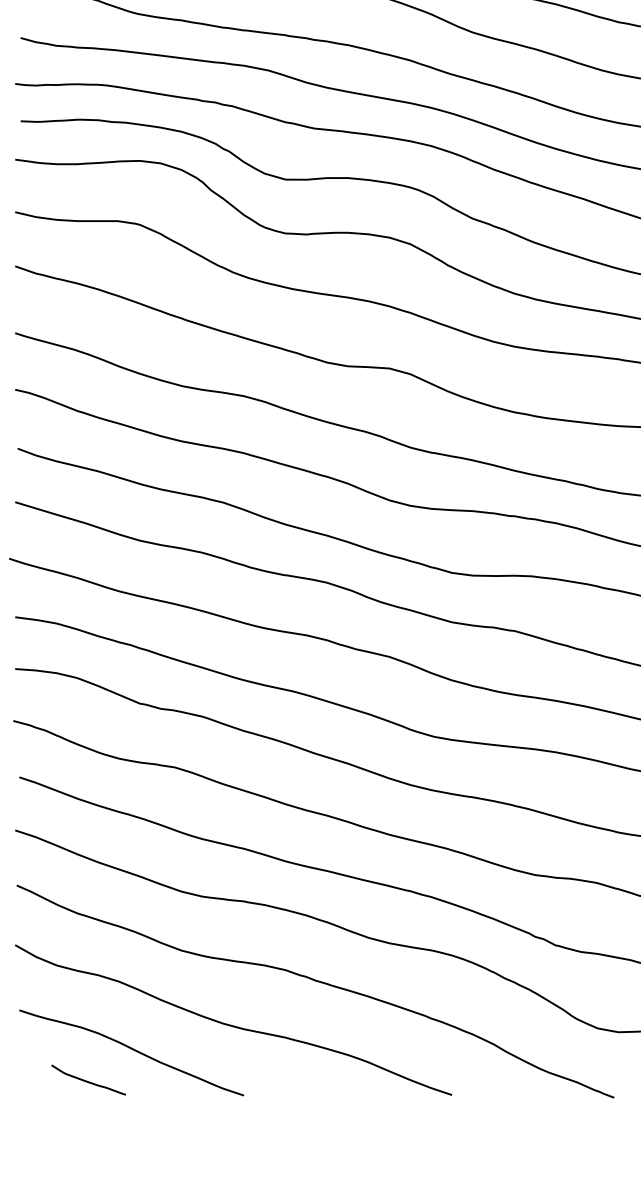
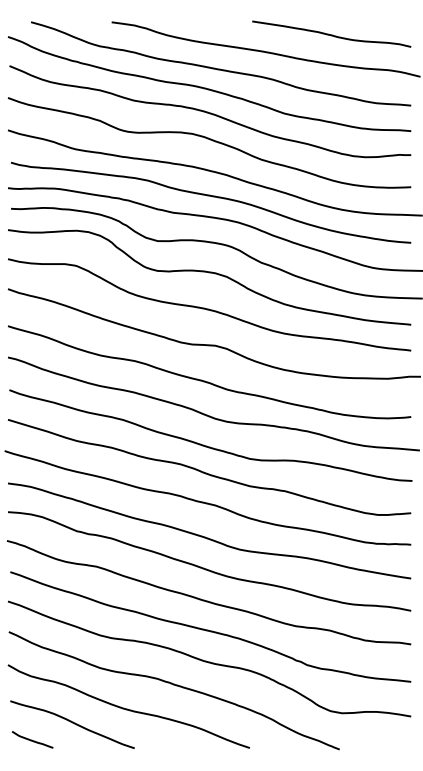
curve: (86, 1079) -> (31, 739), moved

